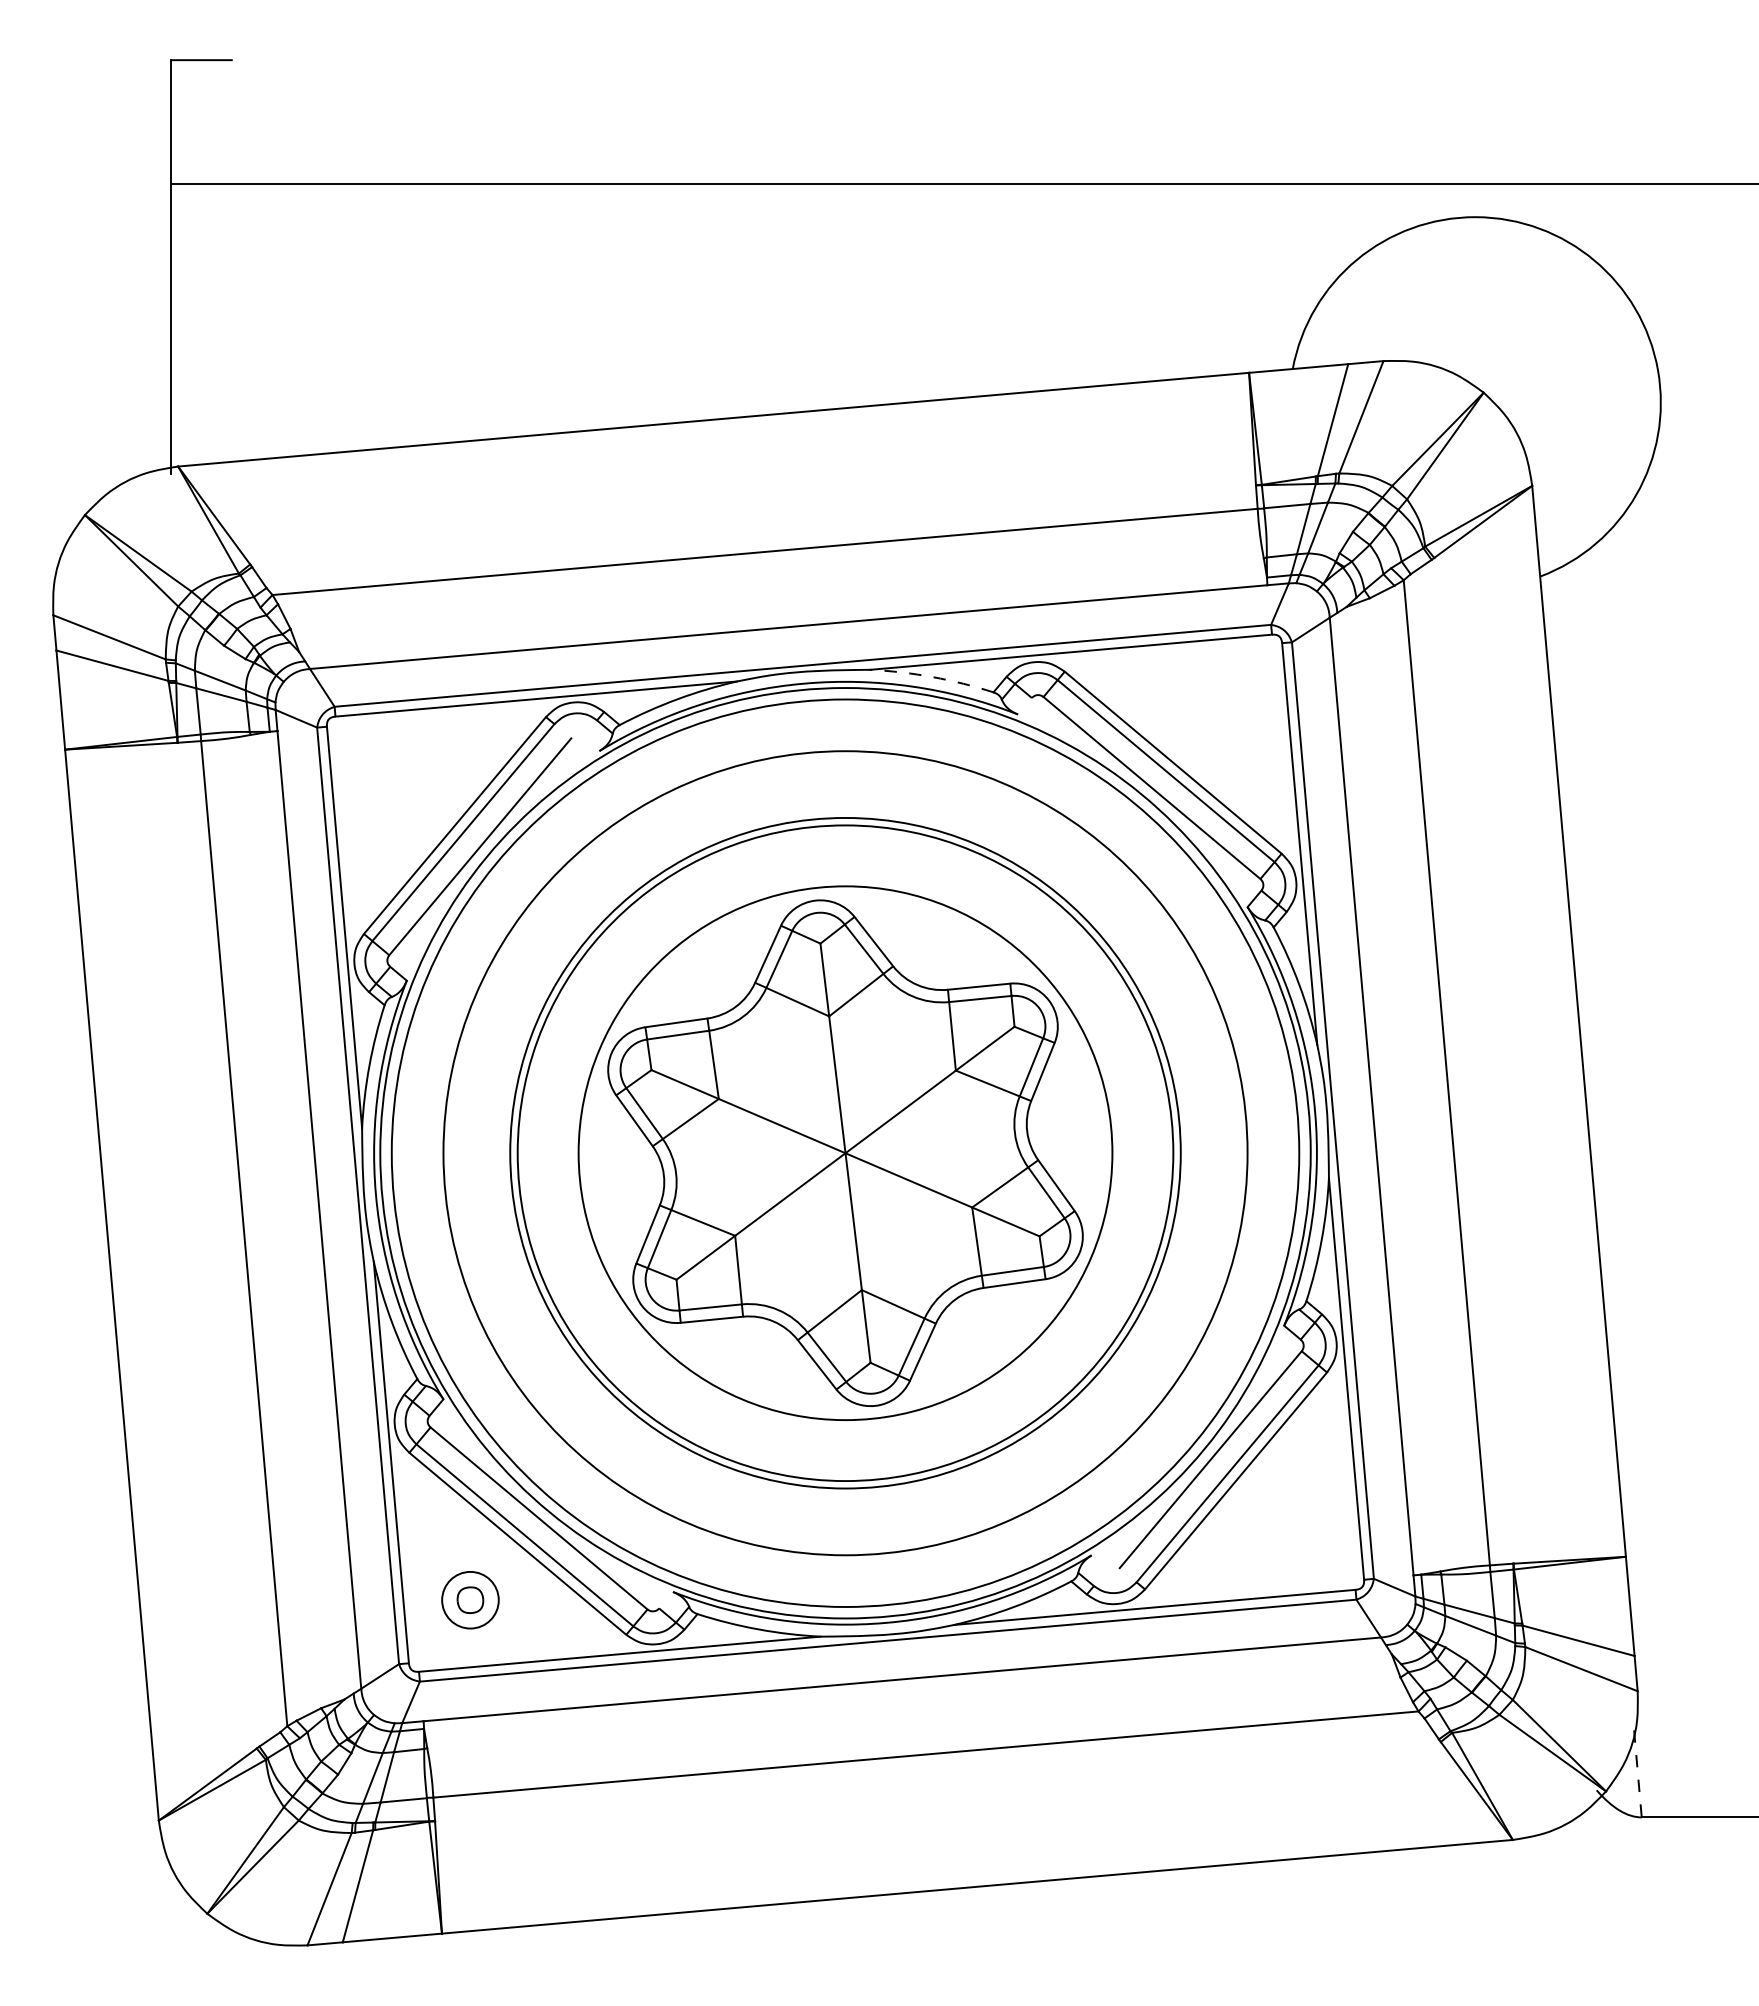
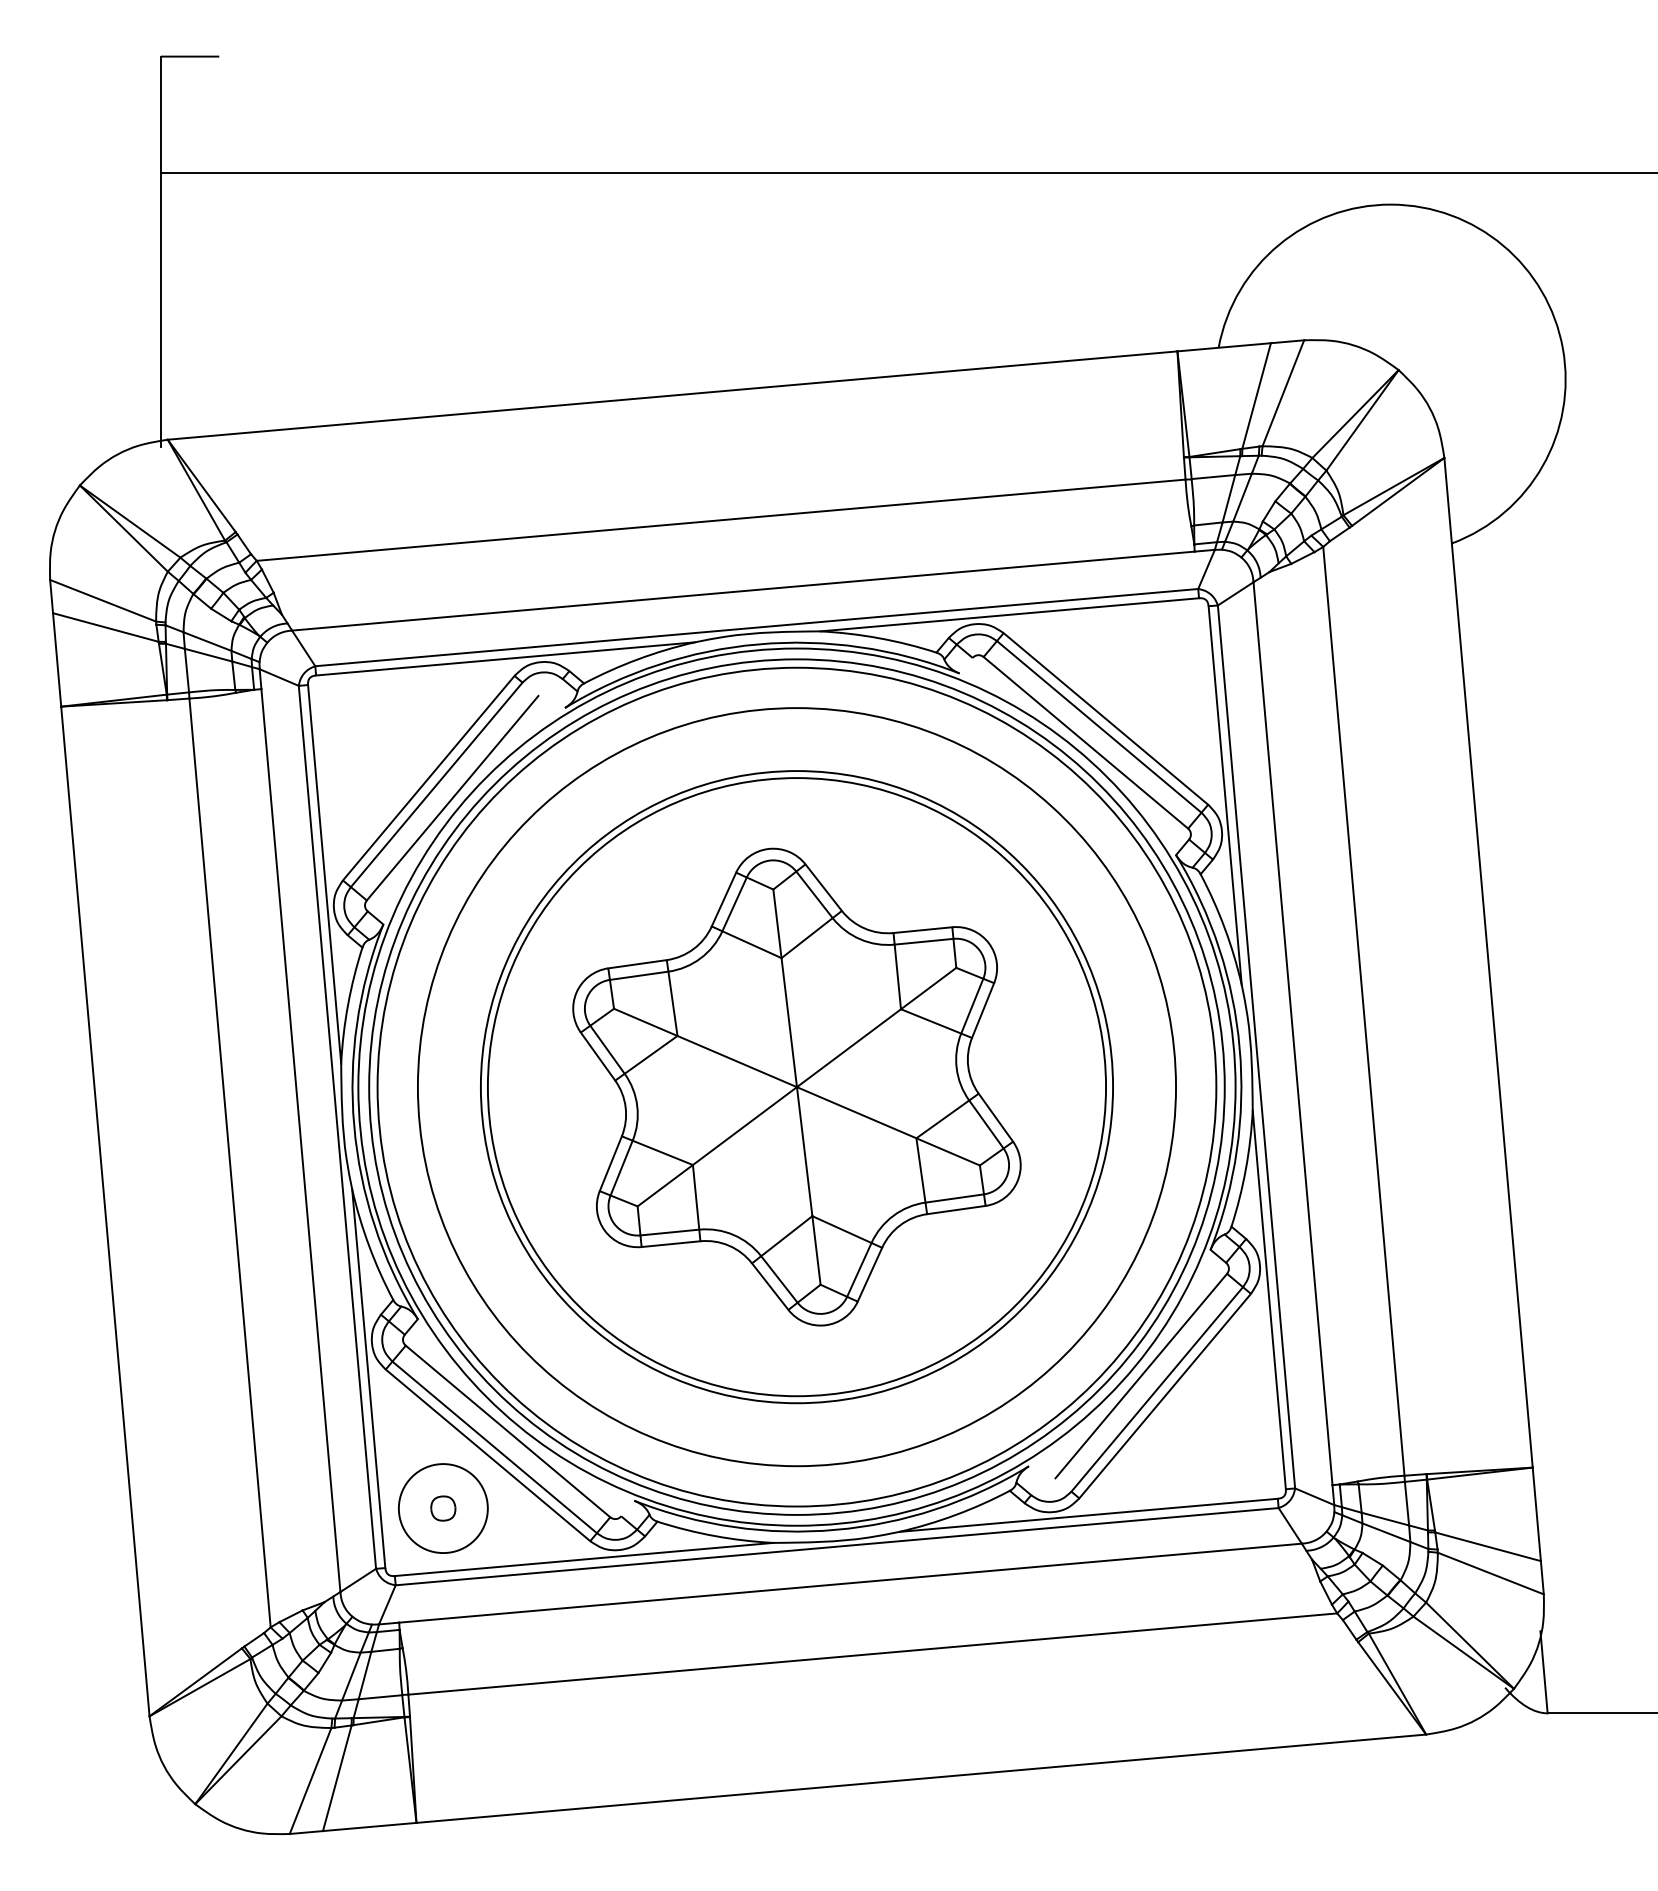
arc: (932, 677) -> (878, 638), dashed -> solid
circle: (845, 1153) -> (796, 1087), size x1.67
circle: (470, 1600) -> (443, 1508), size x1.67
line: (1637, 1773) -> (1543, 1671), dashed -> solid

